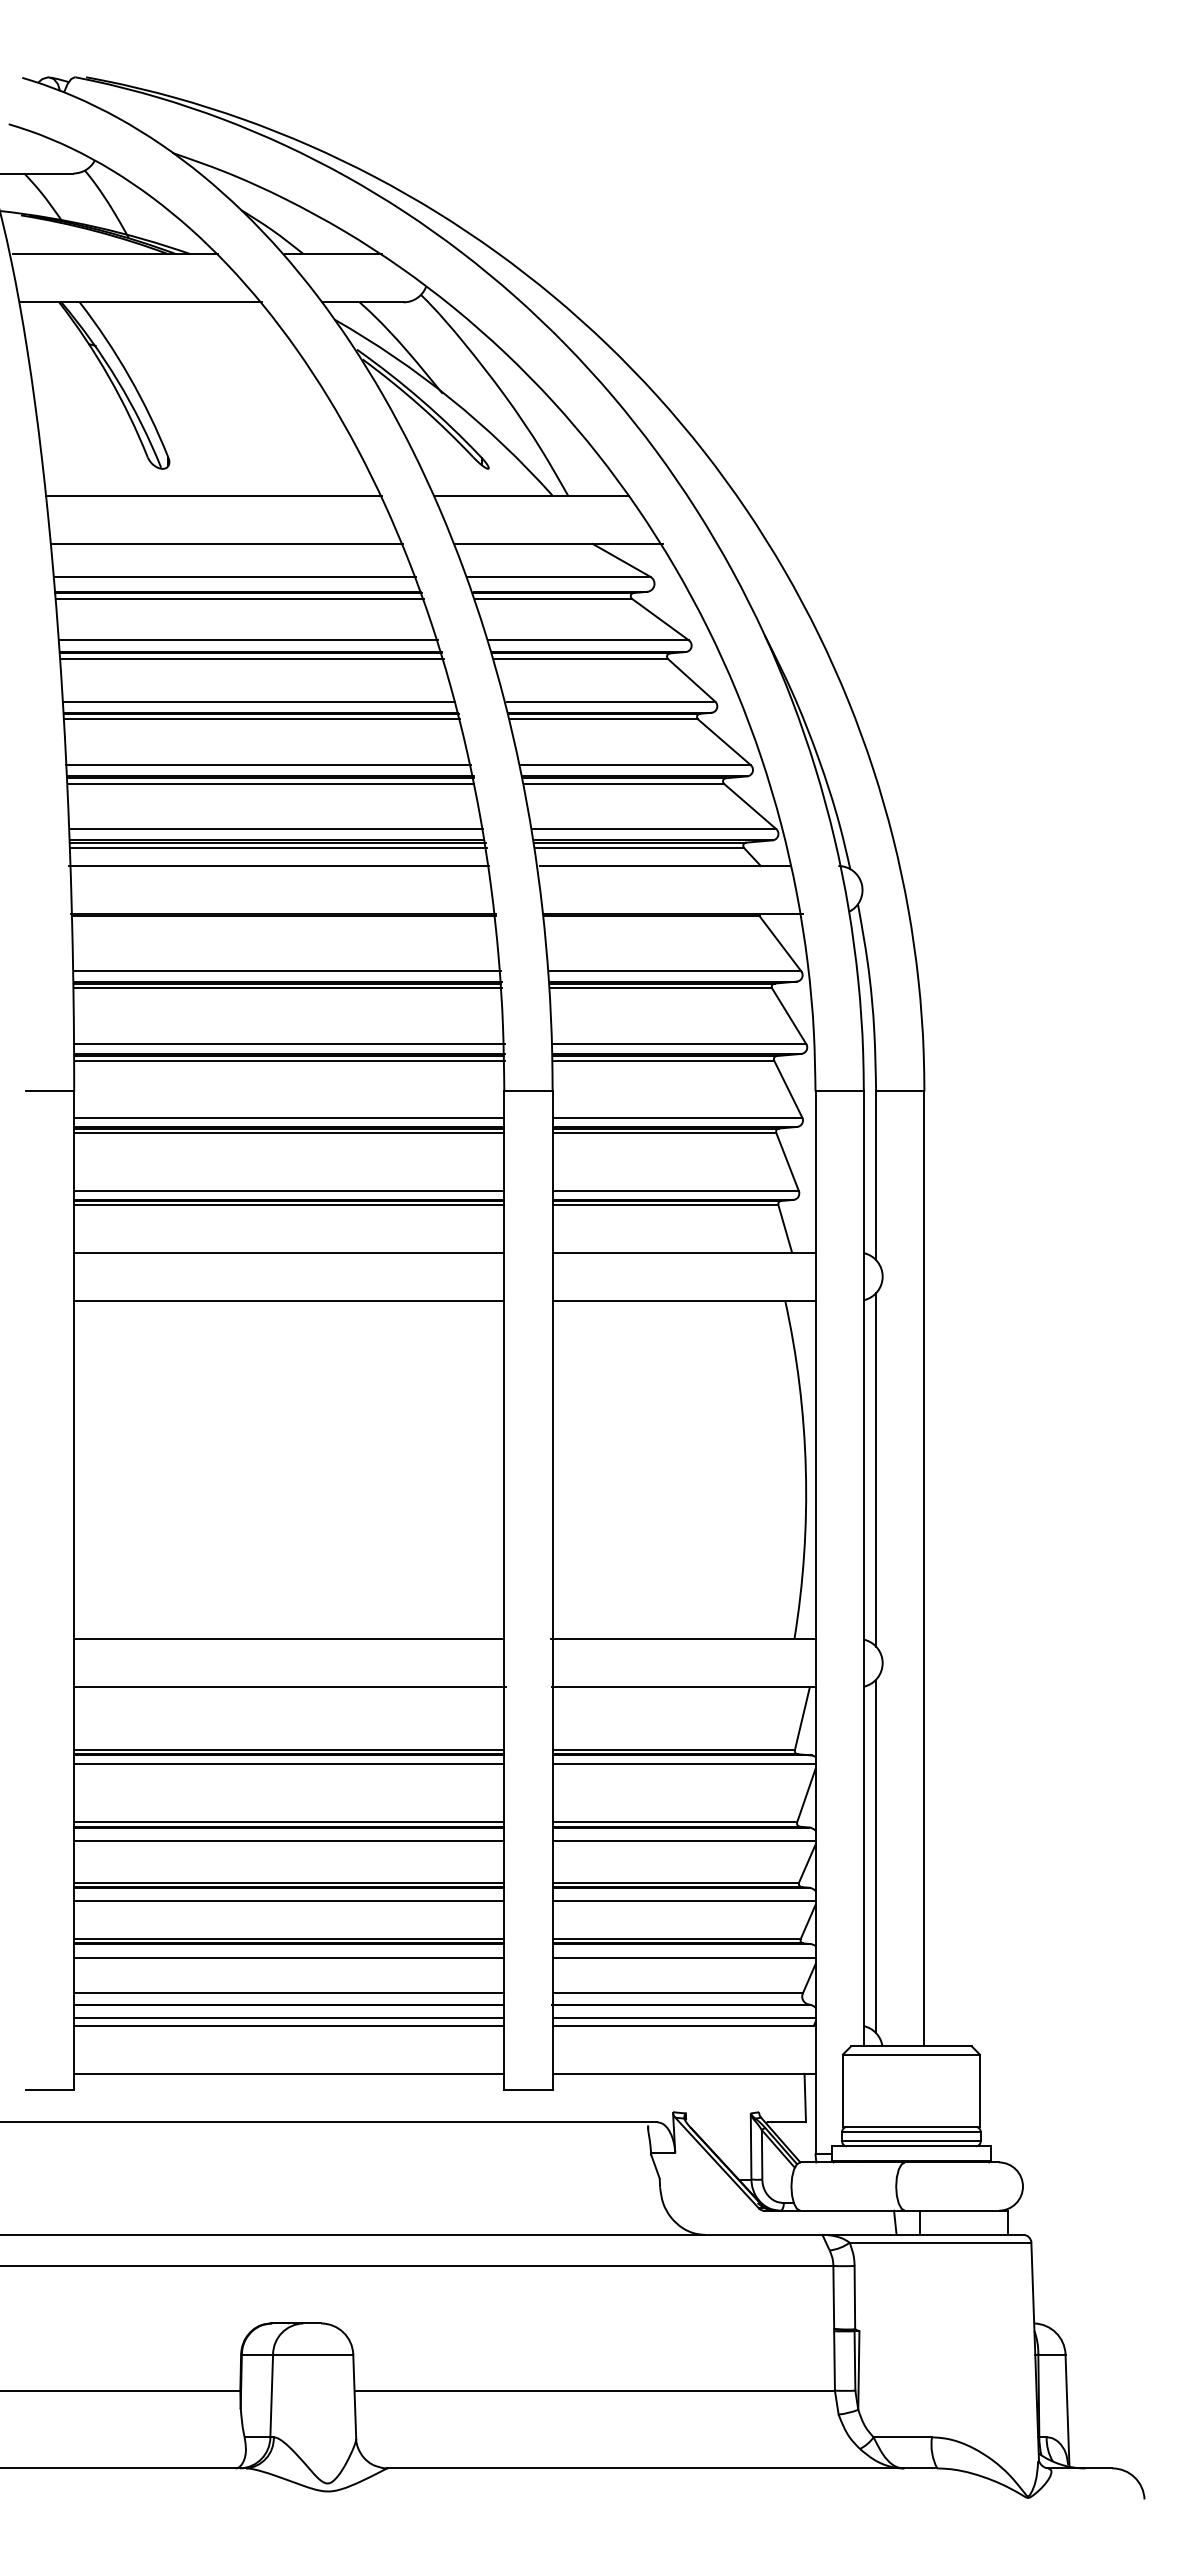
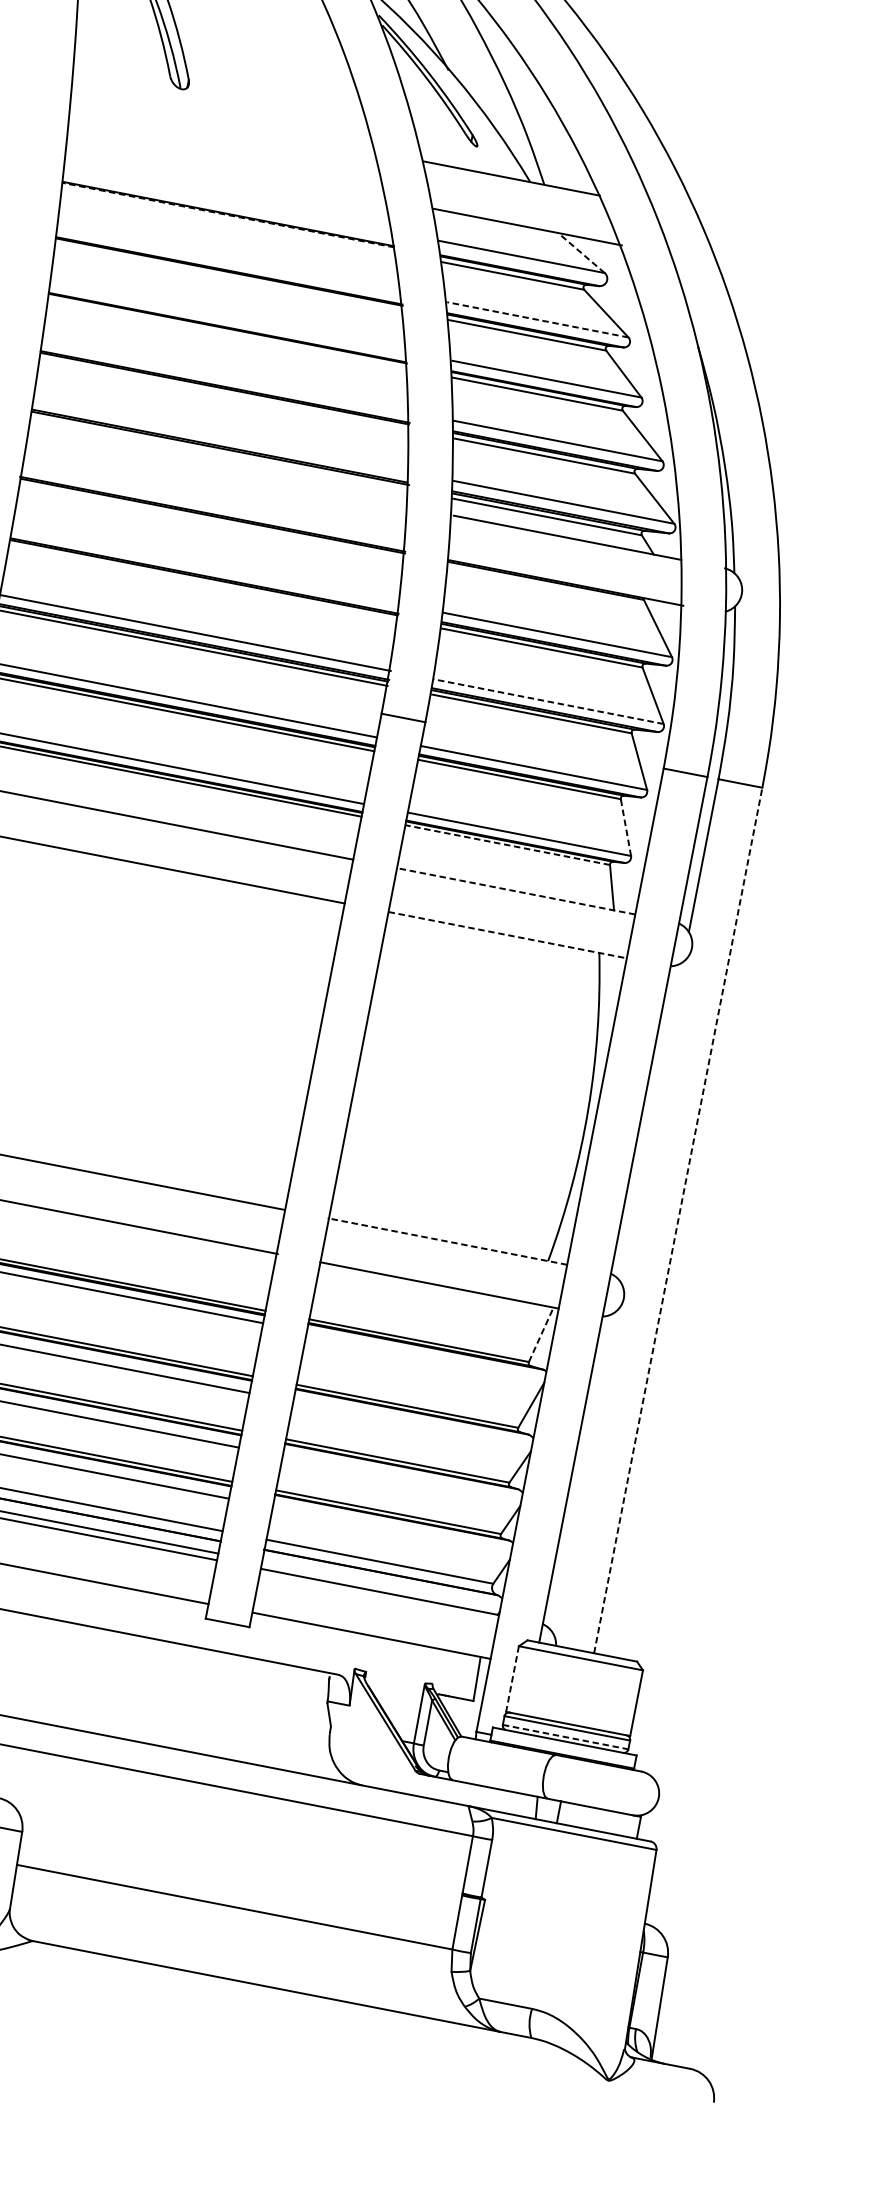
line: (213, 495) -> (223, 122), removed
line: (227, 543) -> (227, 168), removed
line: (621, 560) -> (581, 253), solid -> dashed
line: (235, 576) -> (228, 199), removed
line: (237, 593) -> (227, 215), solid -> dashed
line: (239, 598) -> (228, 220), removed
line: (247, 640) -> (228, 259), removed
line: (589, 640) -> (538, 320), solid -> dashed
line: (251, 659) -> (228, 277), removed
line: (259, 701) -> (228, 317), removed
line: (262, 719) -> (227, 333), removed
line: (268, 765) -> (225, 376), removed
line: (270, 783) -> (223, 393), removed
line: (275, 829) -> (220, 435), removed
line: (278, 848) -> (219, 453), removed
line: (278, 866) -> (216, 470), removed
line: (287, 971) -> (206, 566), removed
line: (287, 988) -> (203, 582), removed
line: (678, 1044) -> (547, 701), solid -> dashed
line: (787, 1161) -> (625, 827), solid -> dashed
line: (665, 1205) -> (507, 845), solid -> dashed
line: (683, 1252) -> (515, 891), solid -> dashed
line: (684, 1300) -> (508, 934), solid -> dashed
line: (876, 1469) -> (652, 1121), removed
line: (924, 1568) -> (678, 1220), solid -> dashed
line: (682, 1639) -> (446, 1241), solid -> dashed
line: (802, 1718) -> (541, 1334), solid -> dashed
line: (683, 1763) -> (425, 1354), removed
line: (683, 1841) -> (411, 1425), removed
line: (876, 1856) -> (584, 1472), removed
line: (683, 1901) -> (401, 1479), removed
line: (683, 1957) -> (391, 1530), removed
line: (683, 2018) -> (380, 1585), removed
line: (842, 2091) -> (511, 1679), solid -> dashed
line: (911, 2141) -> (565, 1737), solid -> dashed

